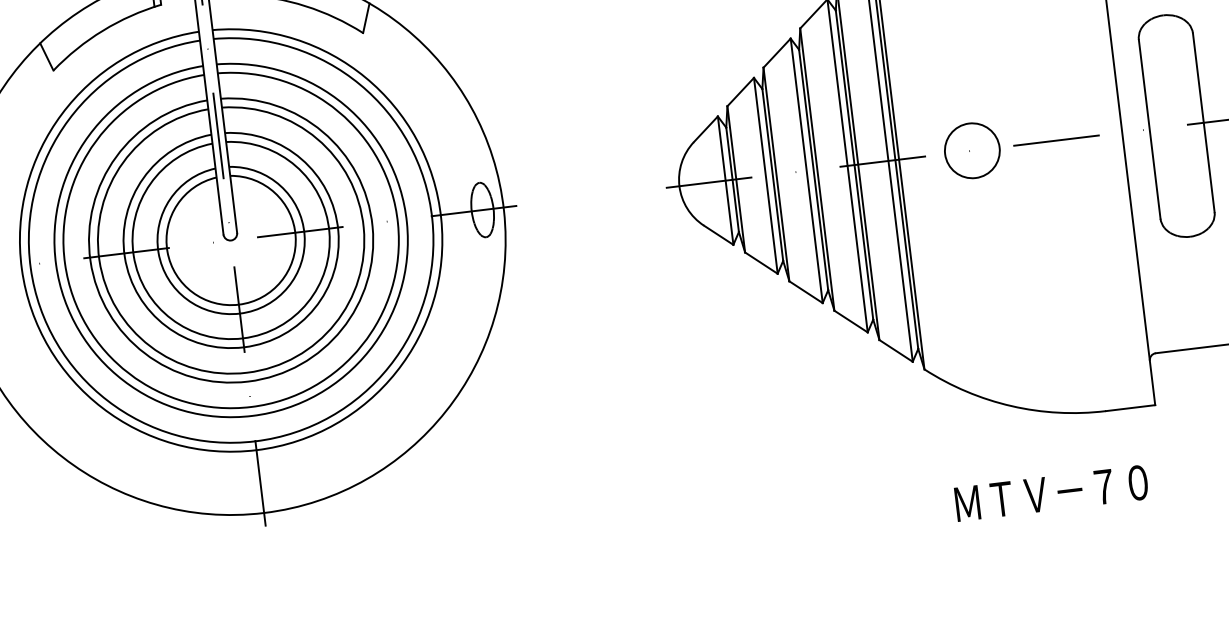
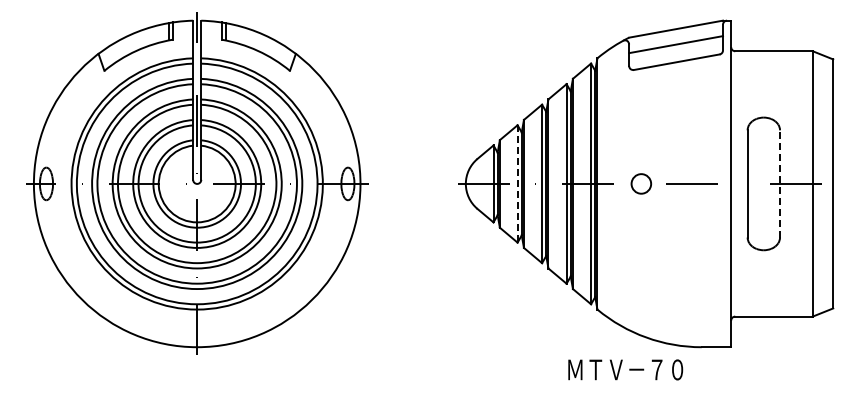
line: (1204, 121) -> (780, 183), solid -> dashed
circle: (972, 150) -> (641, 183), size x0.6
line: (765, 175) -> (517, 183), solid -> dashed
text: (1051, 492) -> (625, 369), moved

